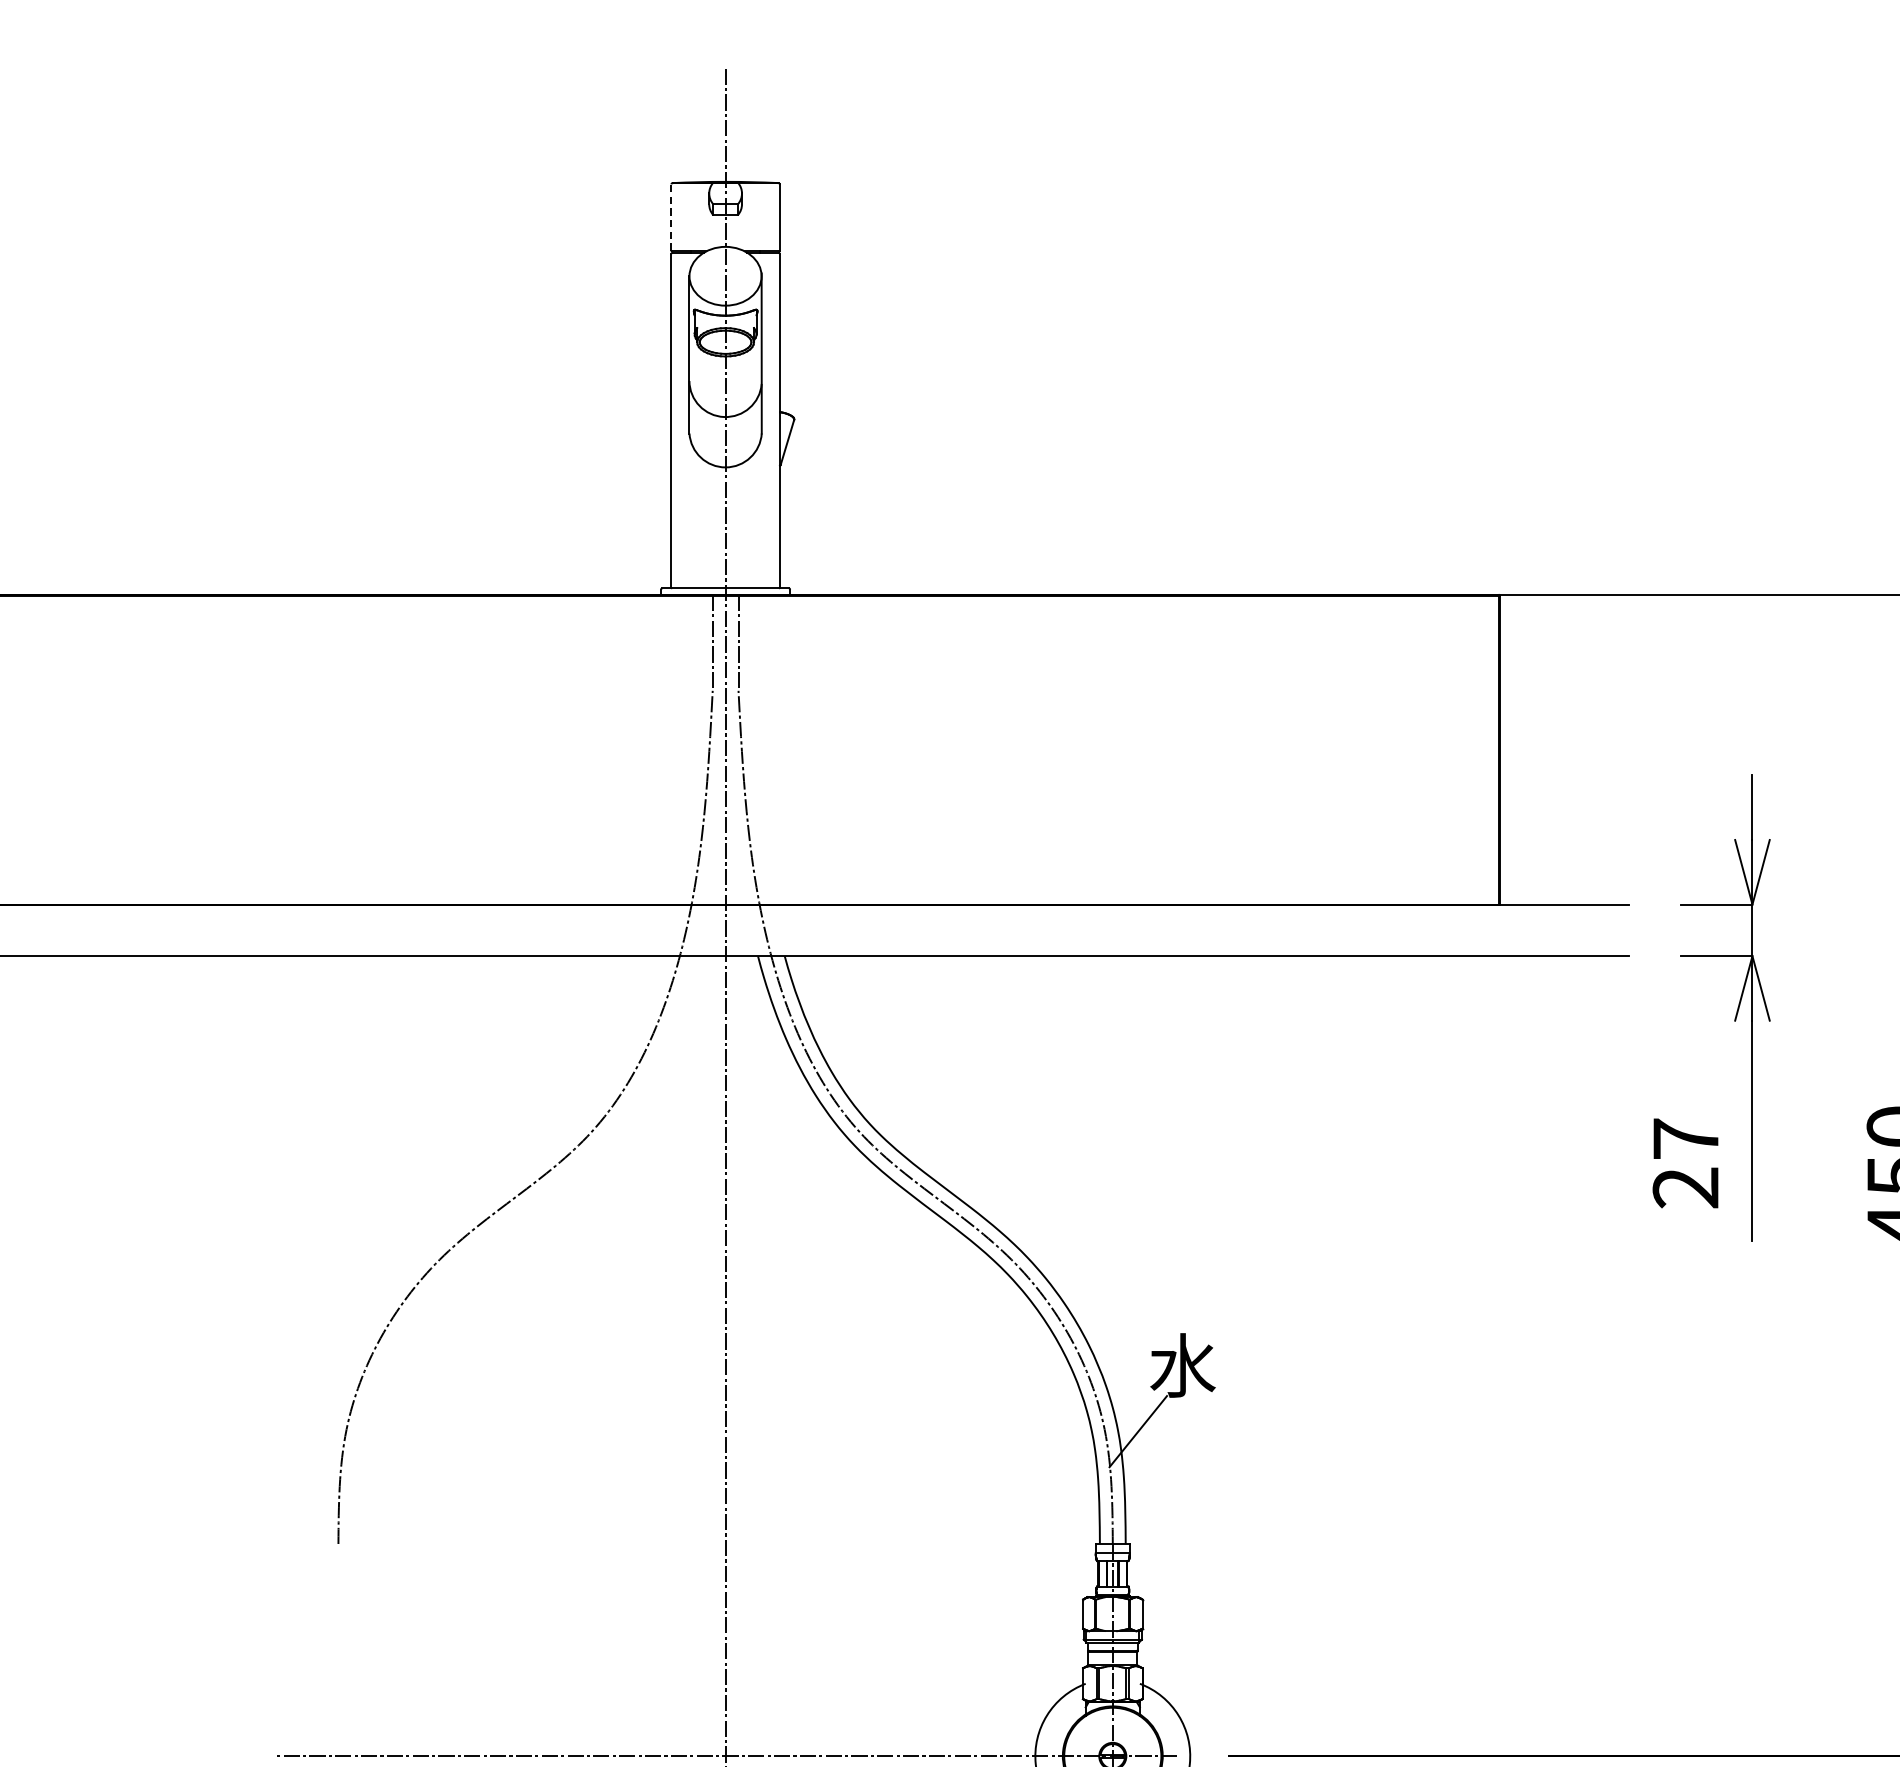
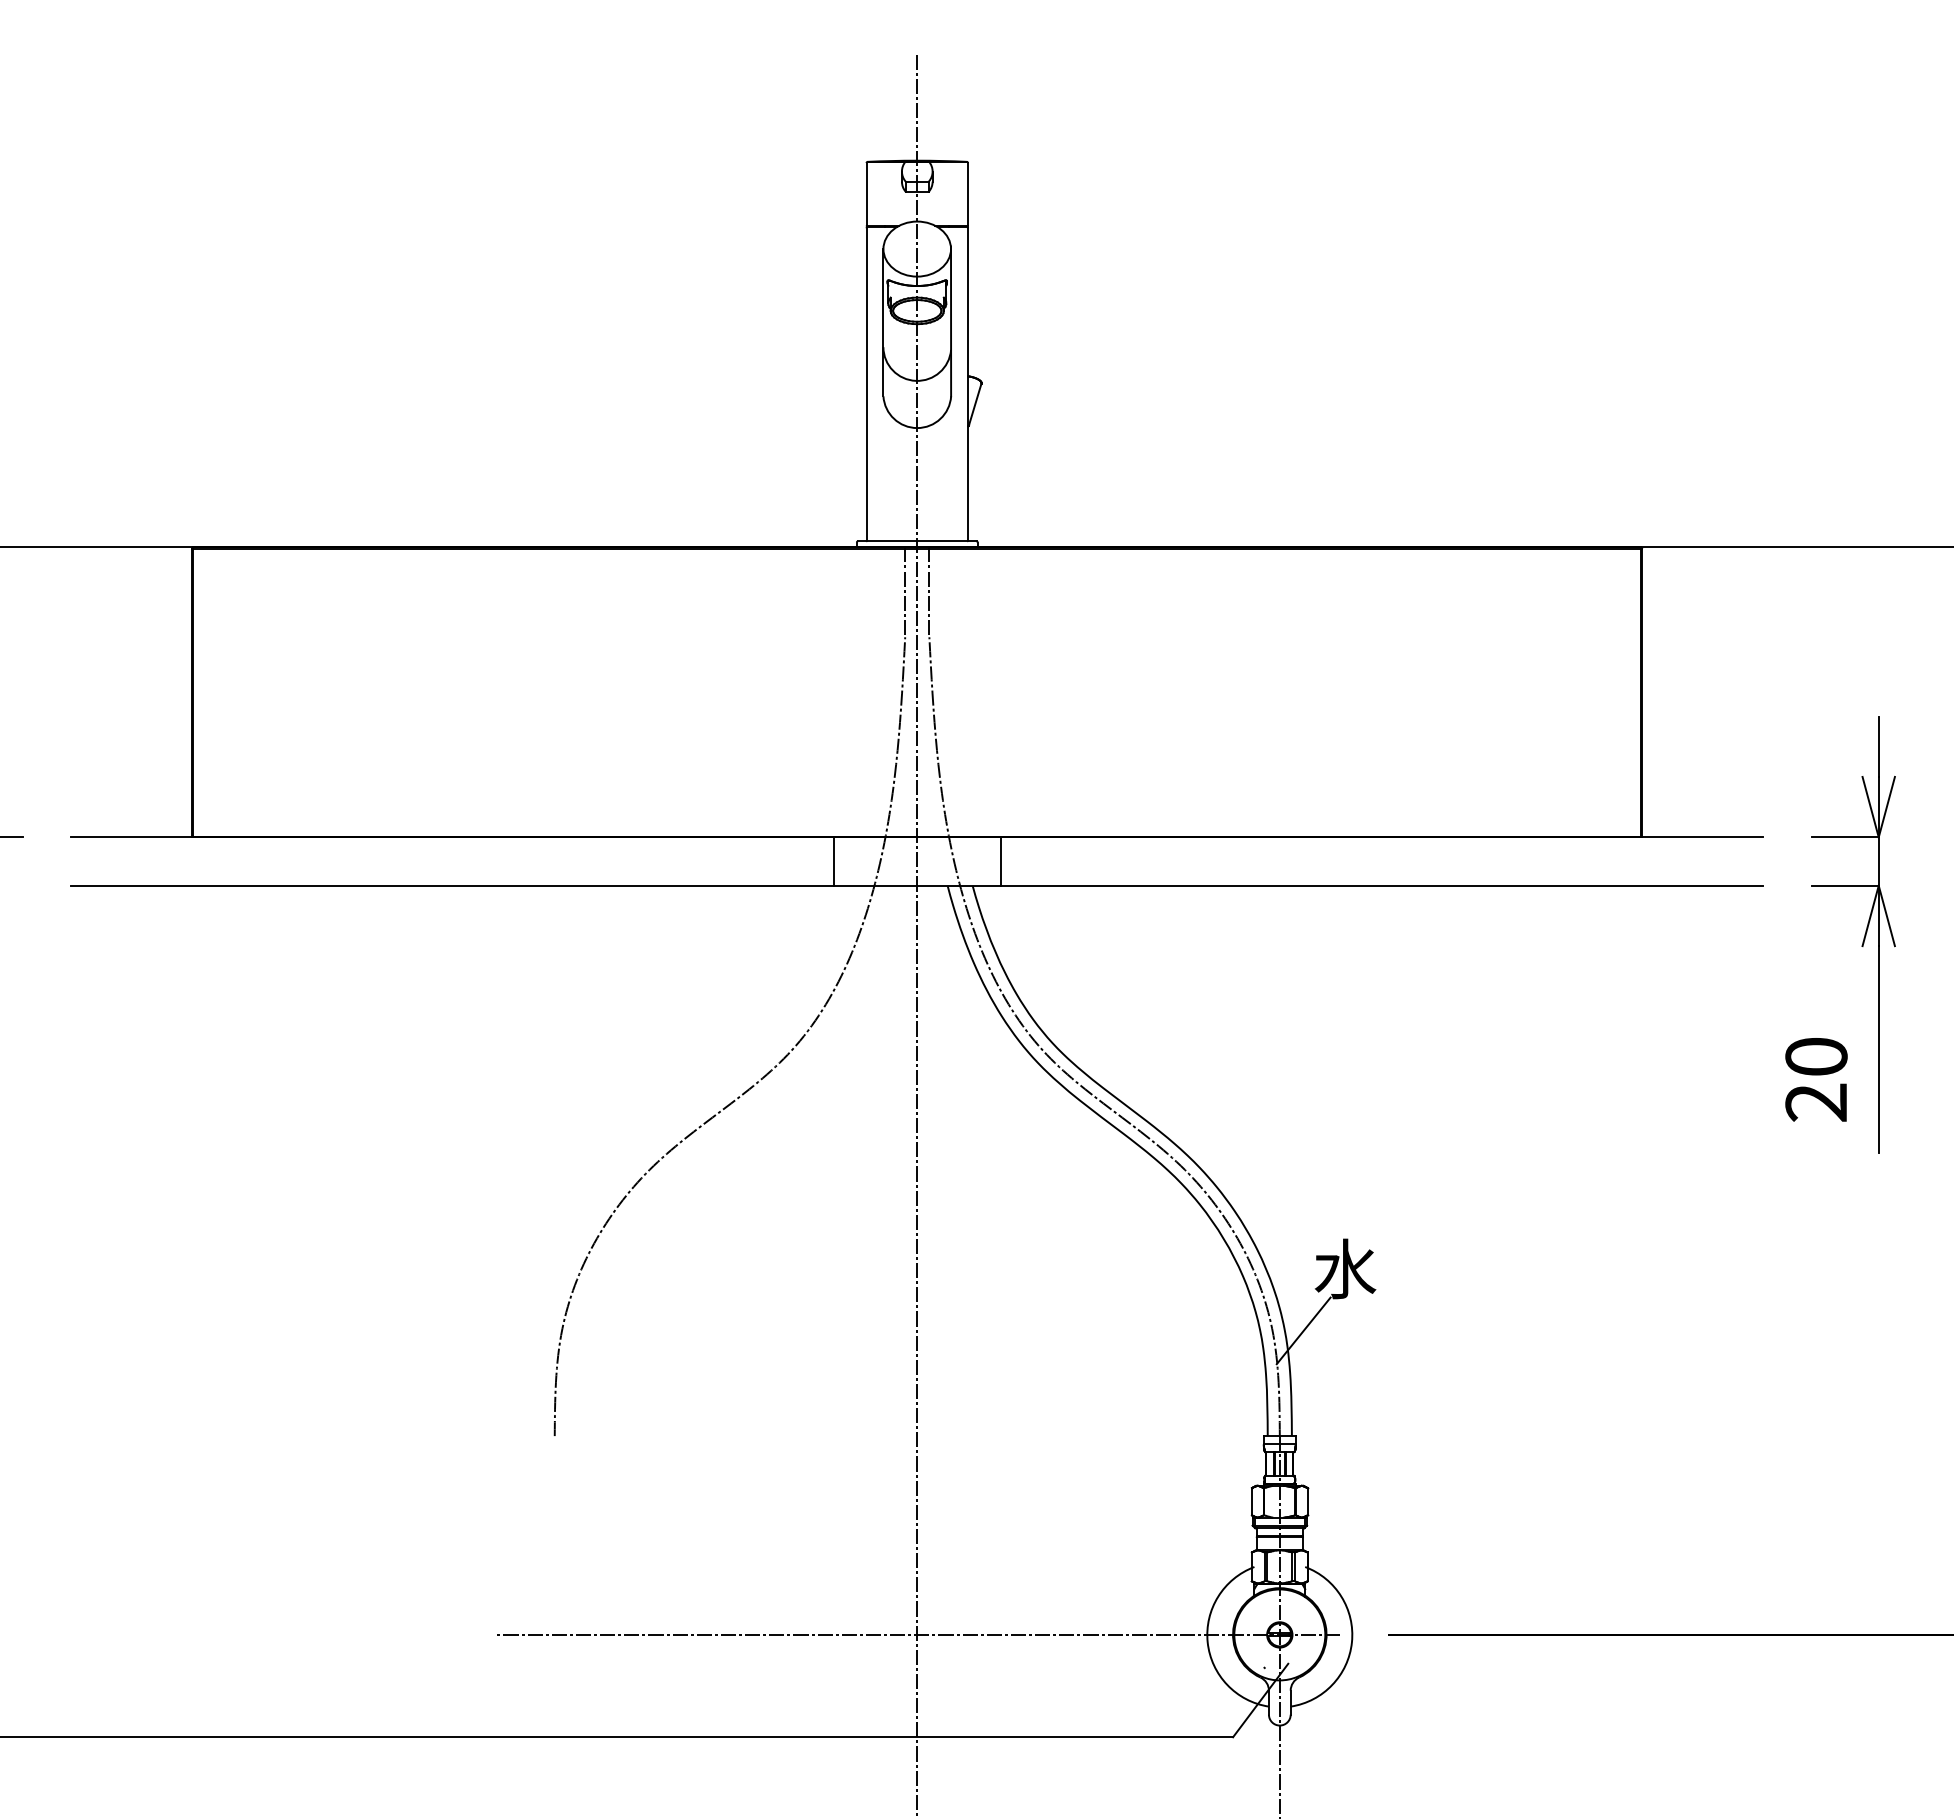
line: (671, 216) -> (866, 193), dashed -> solid
line: (636, 930) -> (833, 861), added
line: (814, 930) -> (1000, 861), added
text: (1685, 1138) -> (1816, 1056), 27 -> 20

